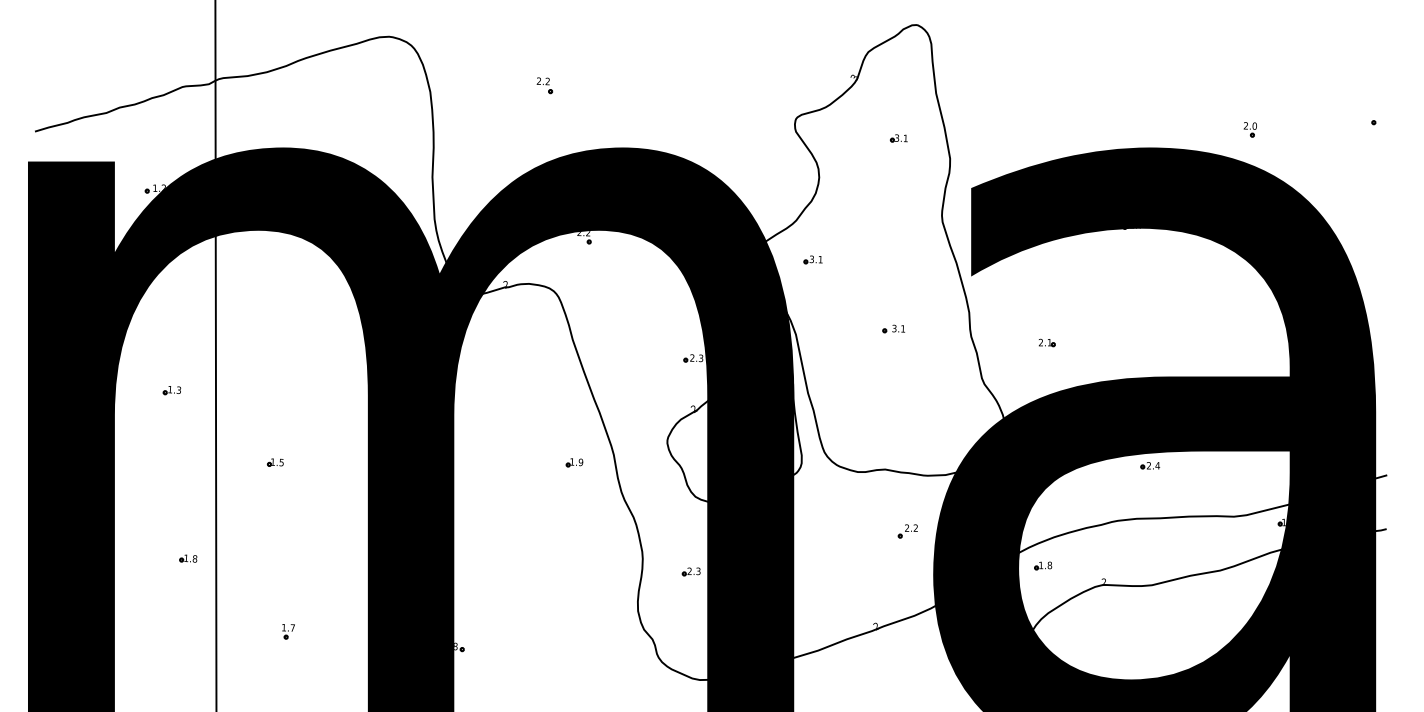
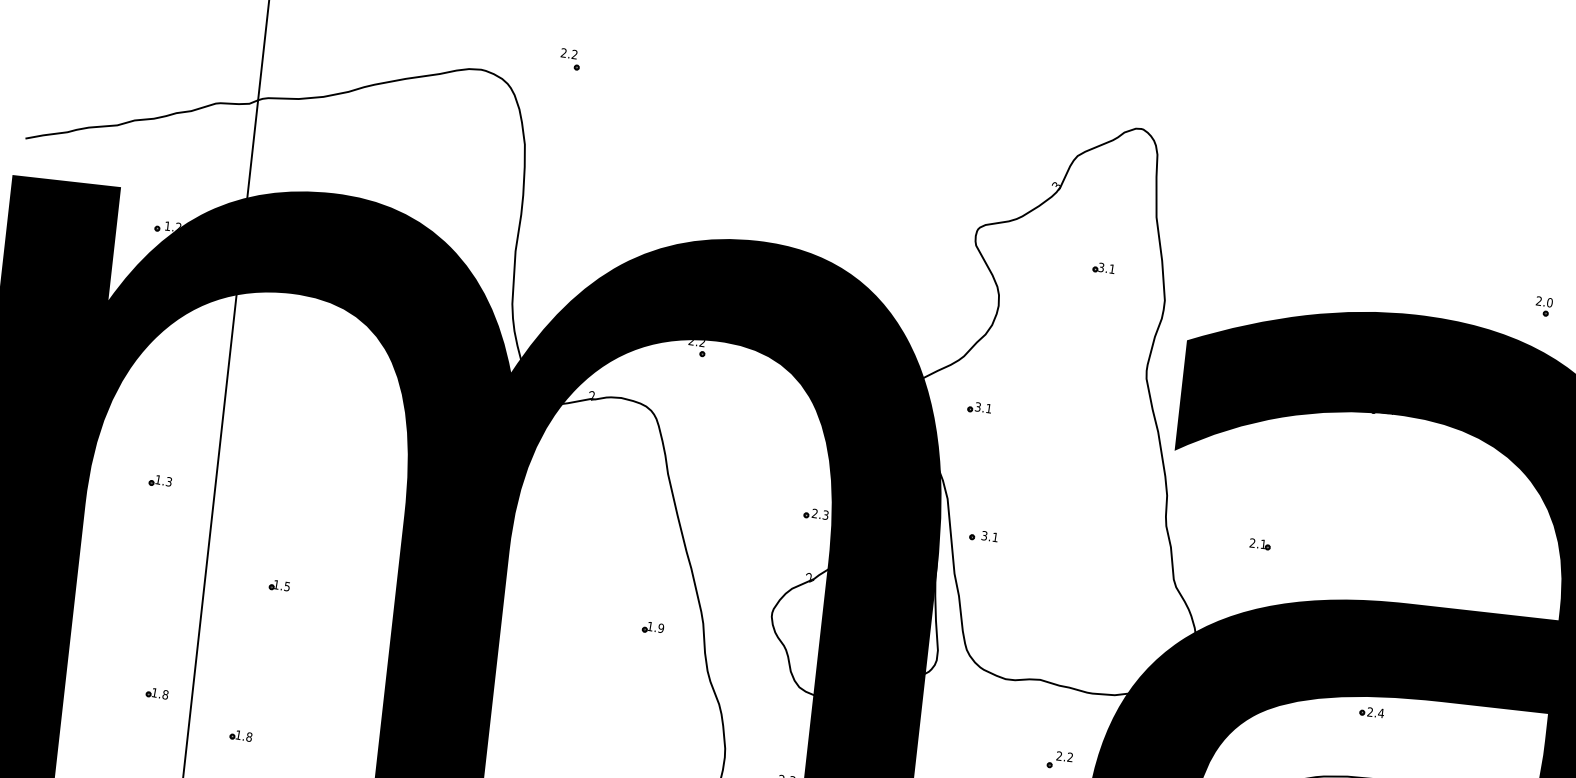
part: (544, 85) -> (570, 59), moved
part: (893, 328) -> (983, 535), moved
part: (258, 584) -> (241, 735), added

